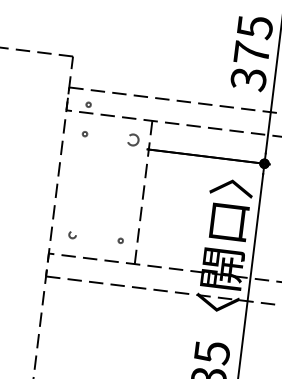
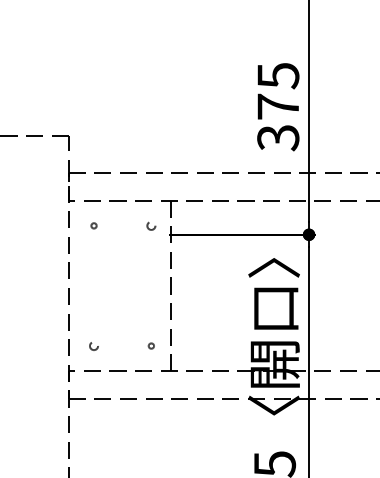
circle: (88, 104) -> (93, 190), removed
circle: (133, 139) -> (151, 225), size x0.62

